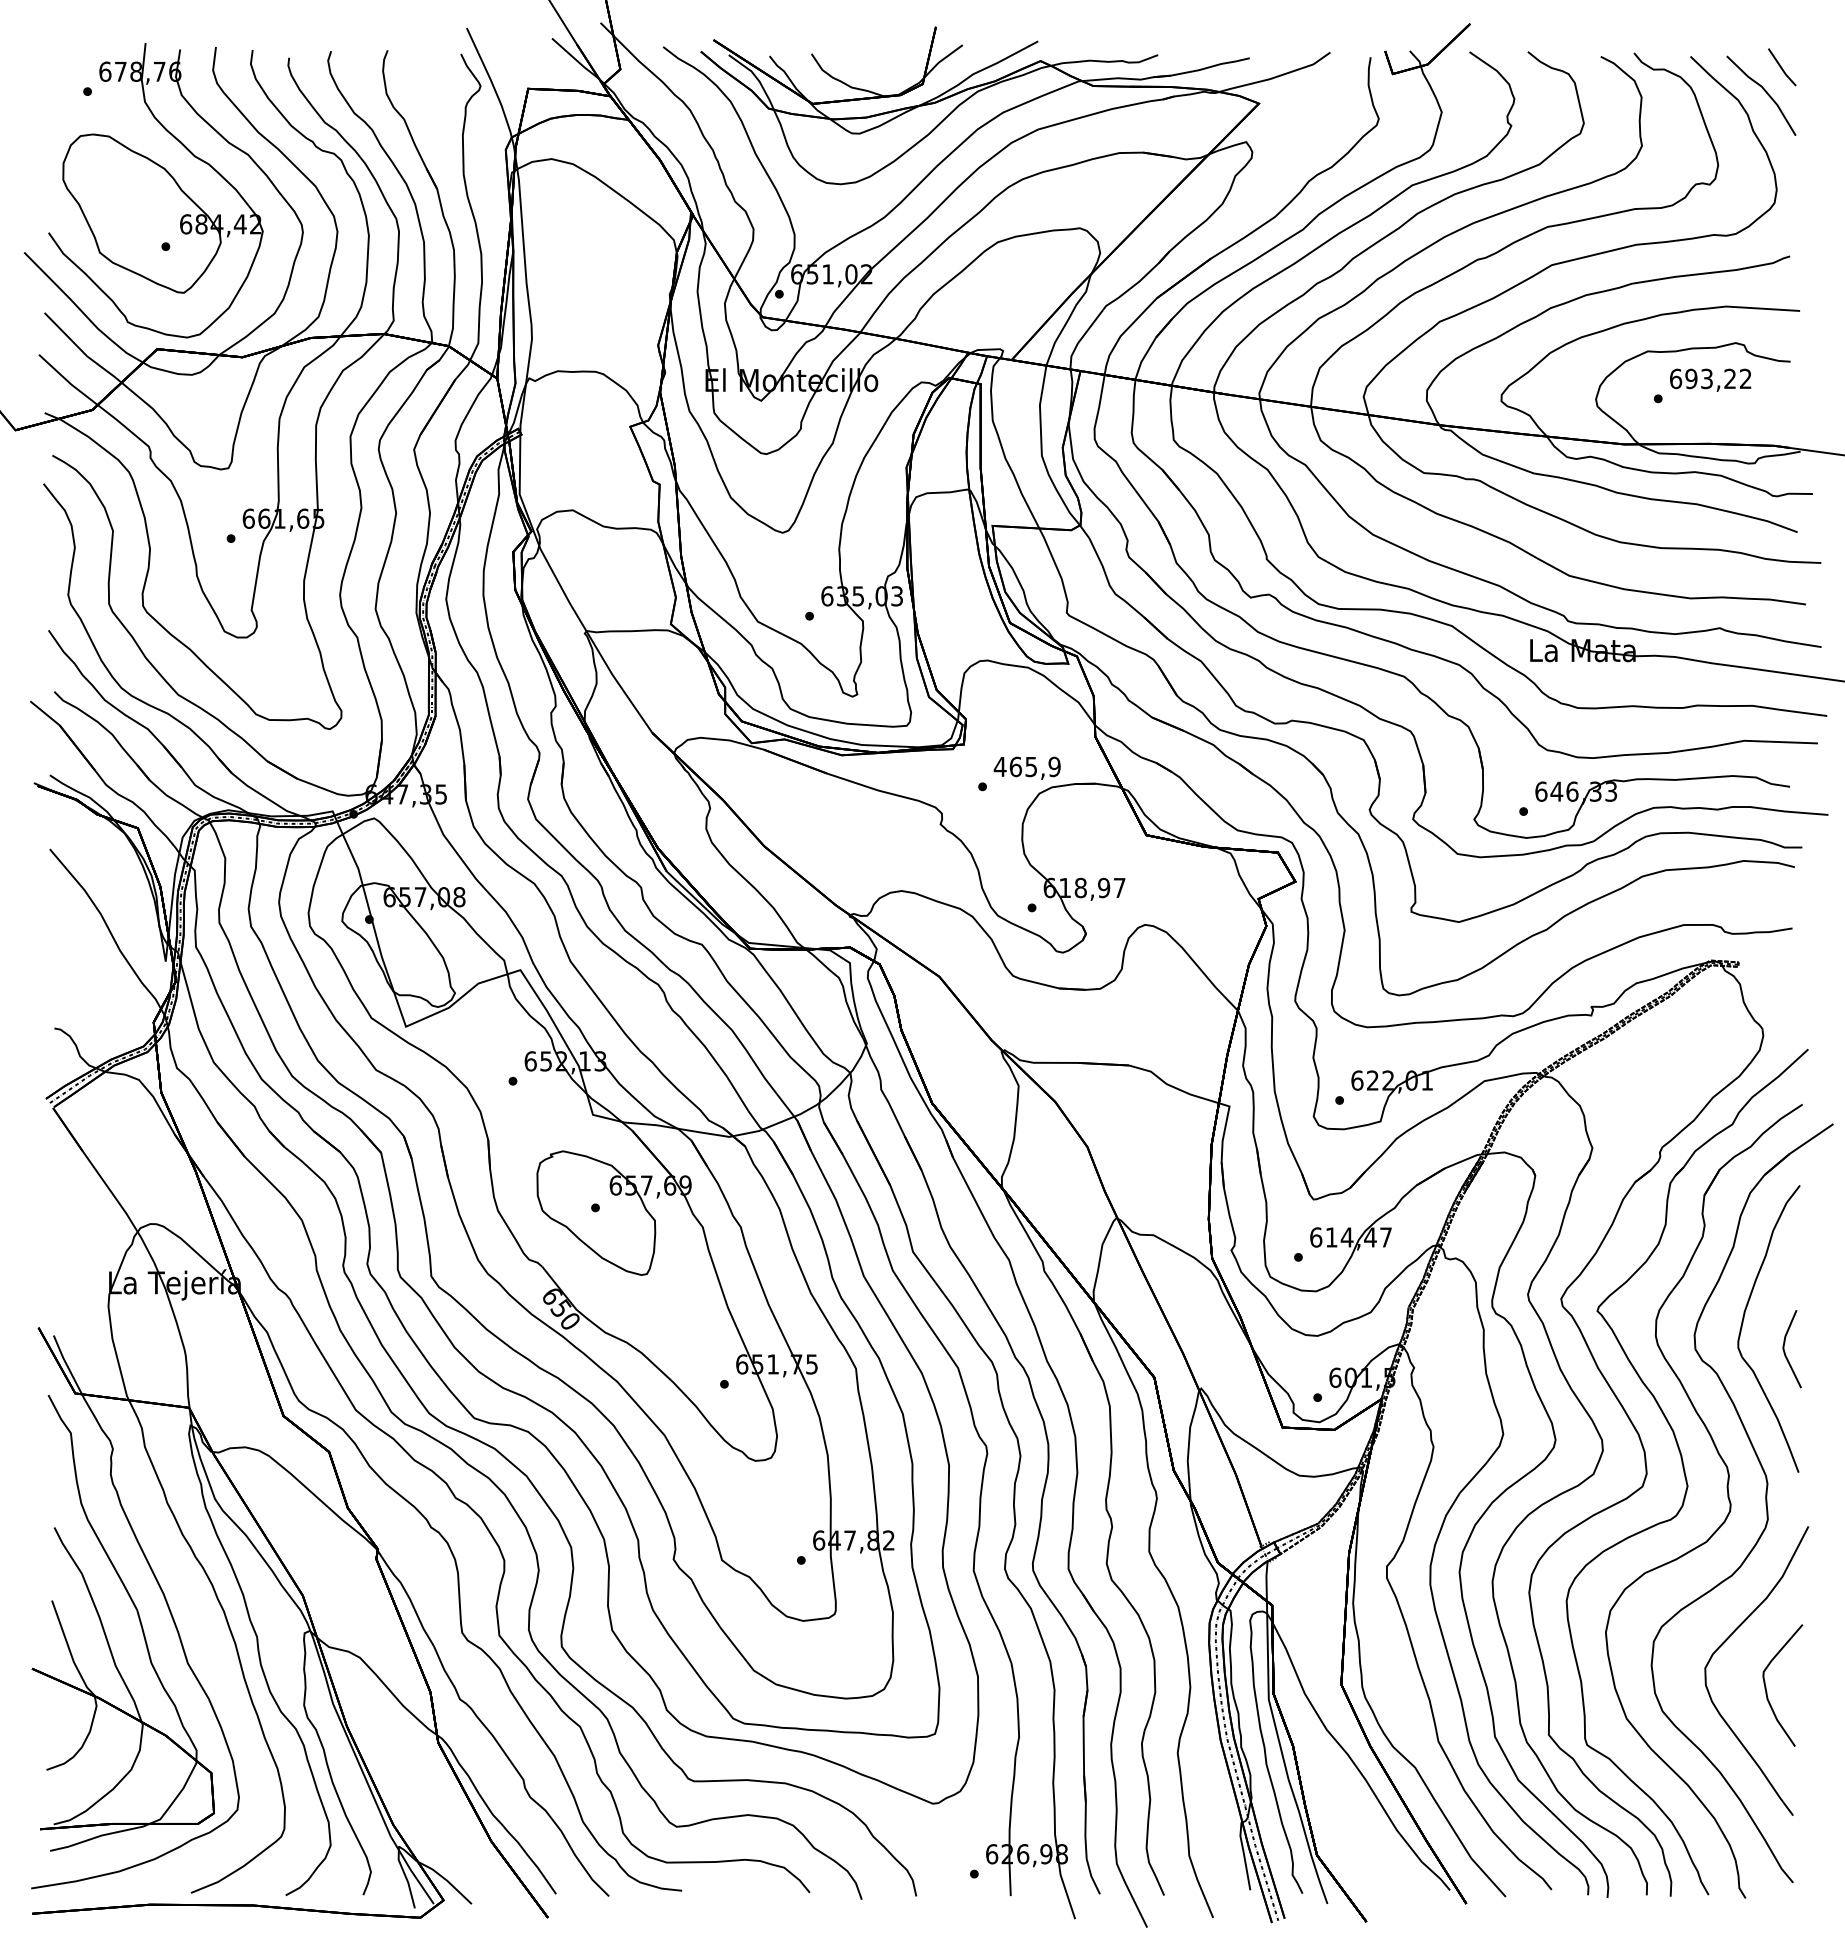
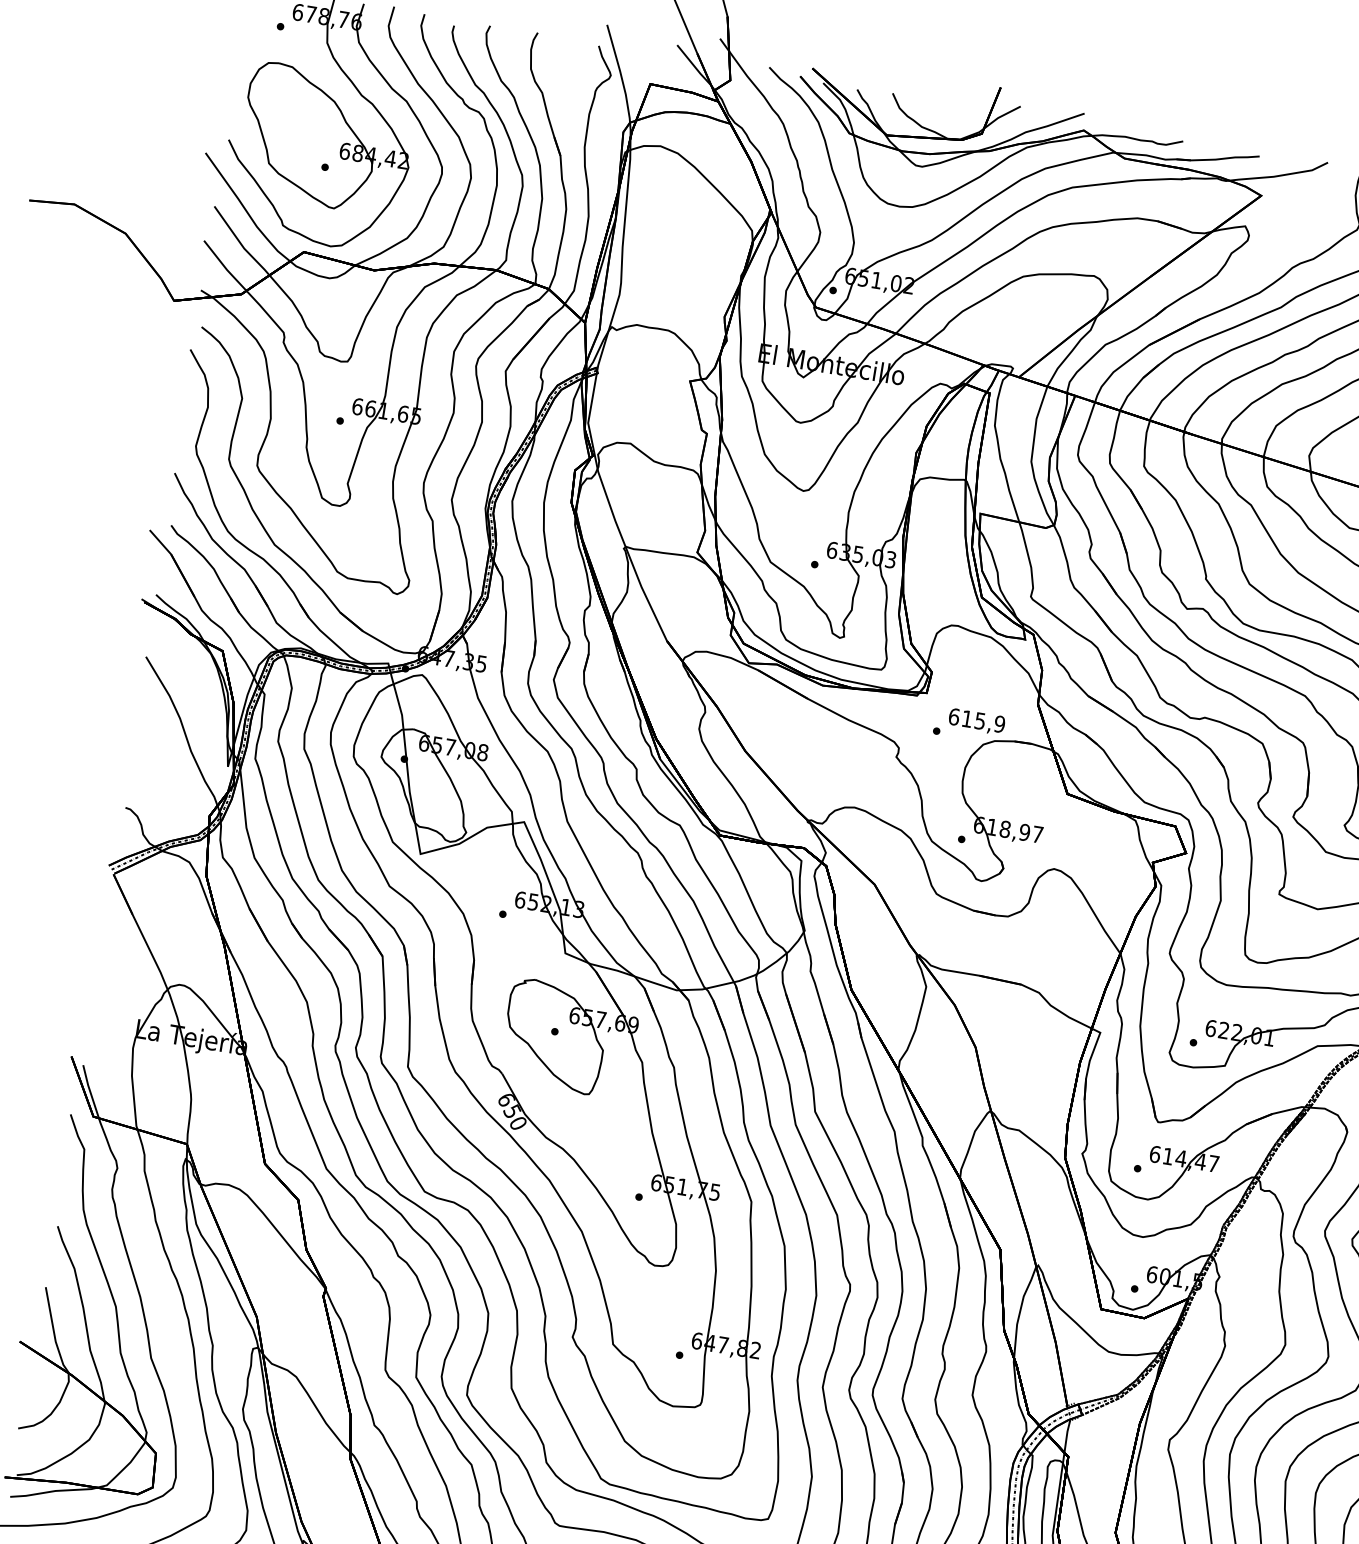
text: (1007, 766) -> (960, 717), 465,9 -> 615,9

